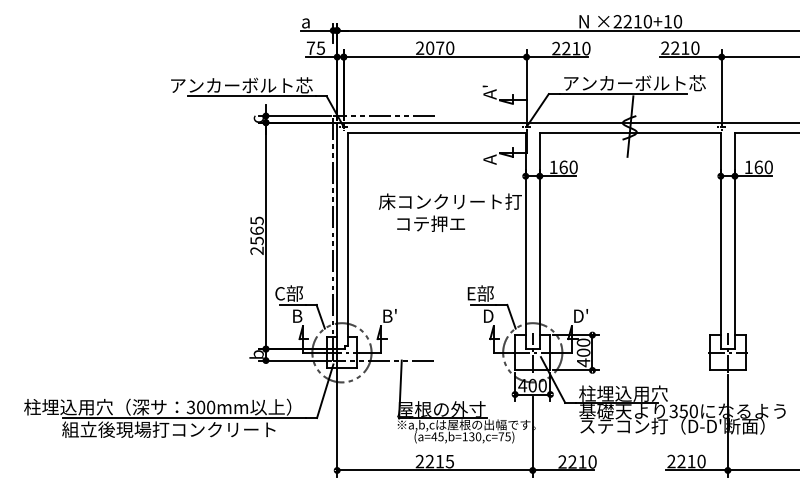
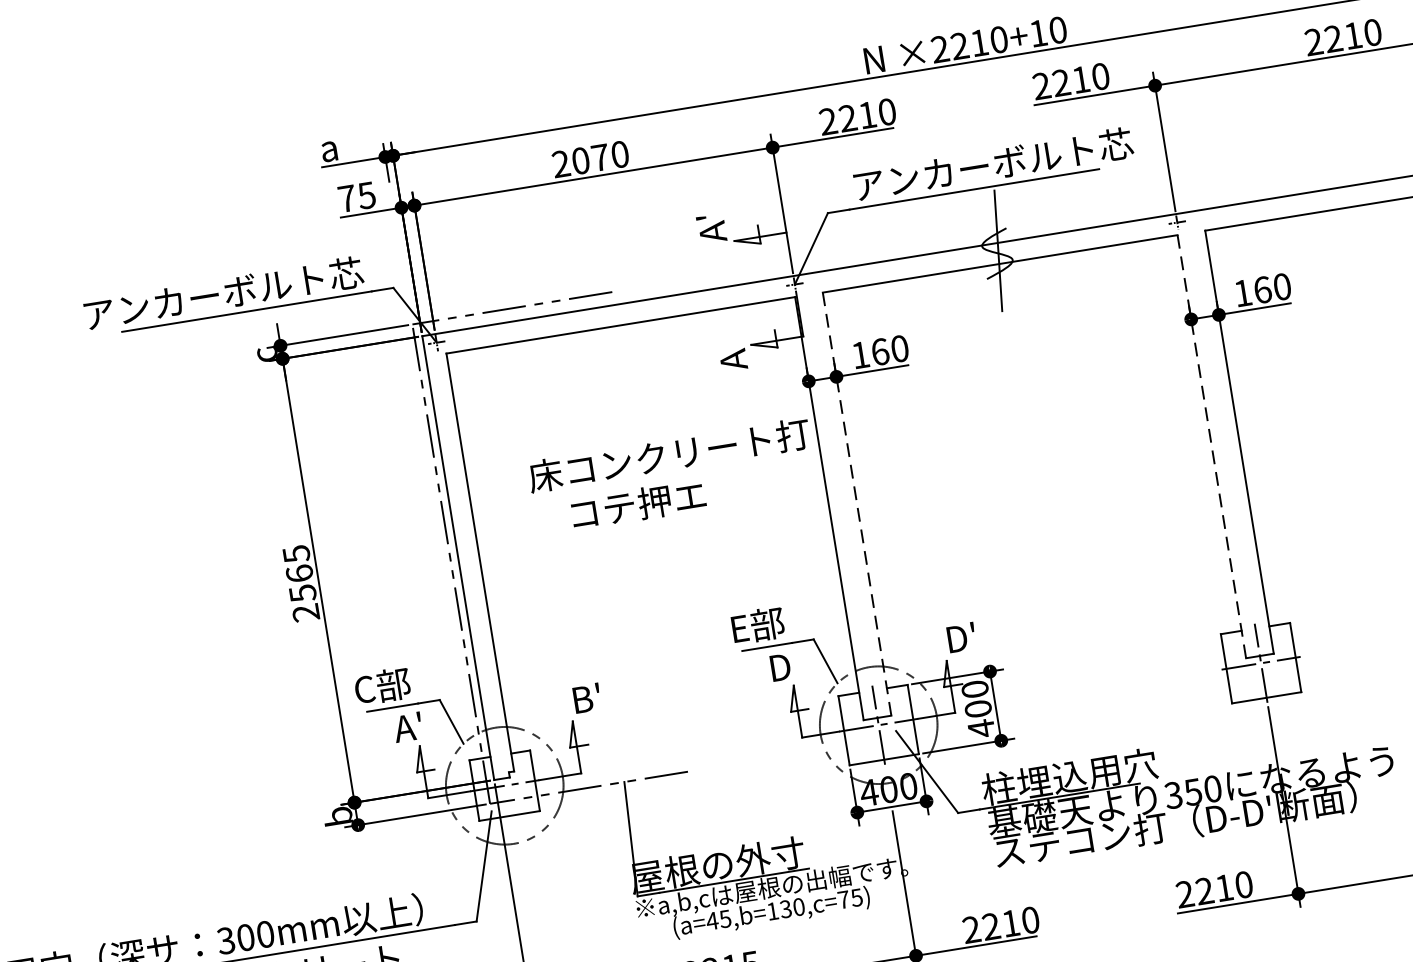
line: (539, 241) -> (856, 504), solid -> dashed
line: (720, 241) -> (1211, 447), solid -> dashed
text: (298, 315) -> (407, 726), B -> A'

